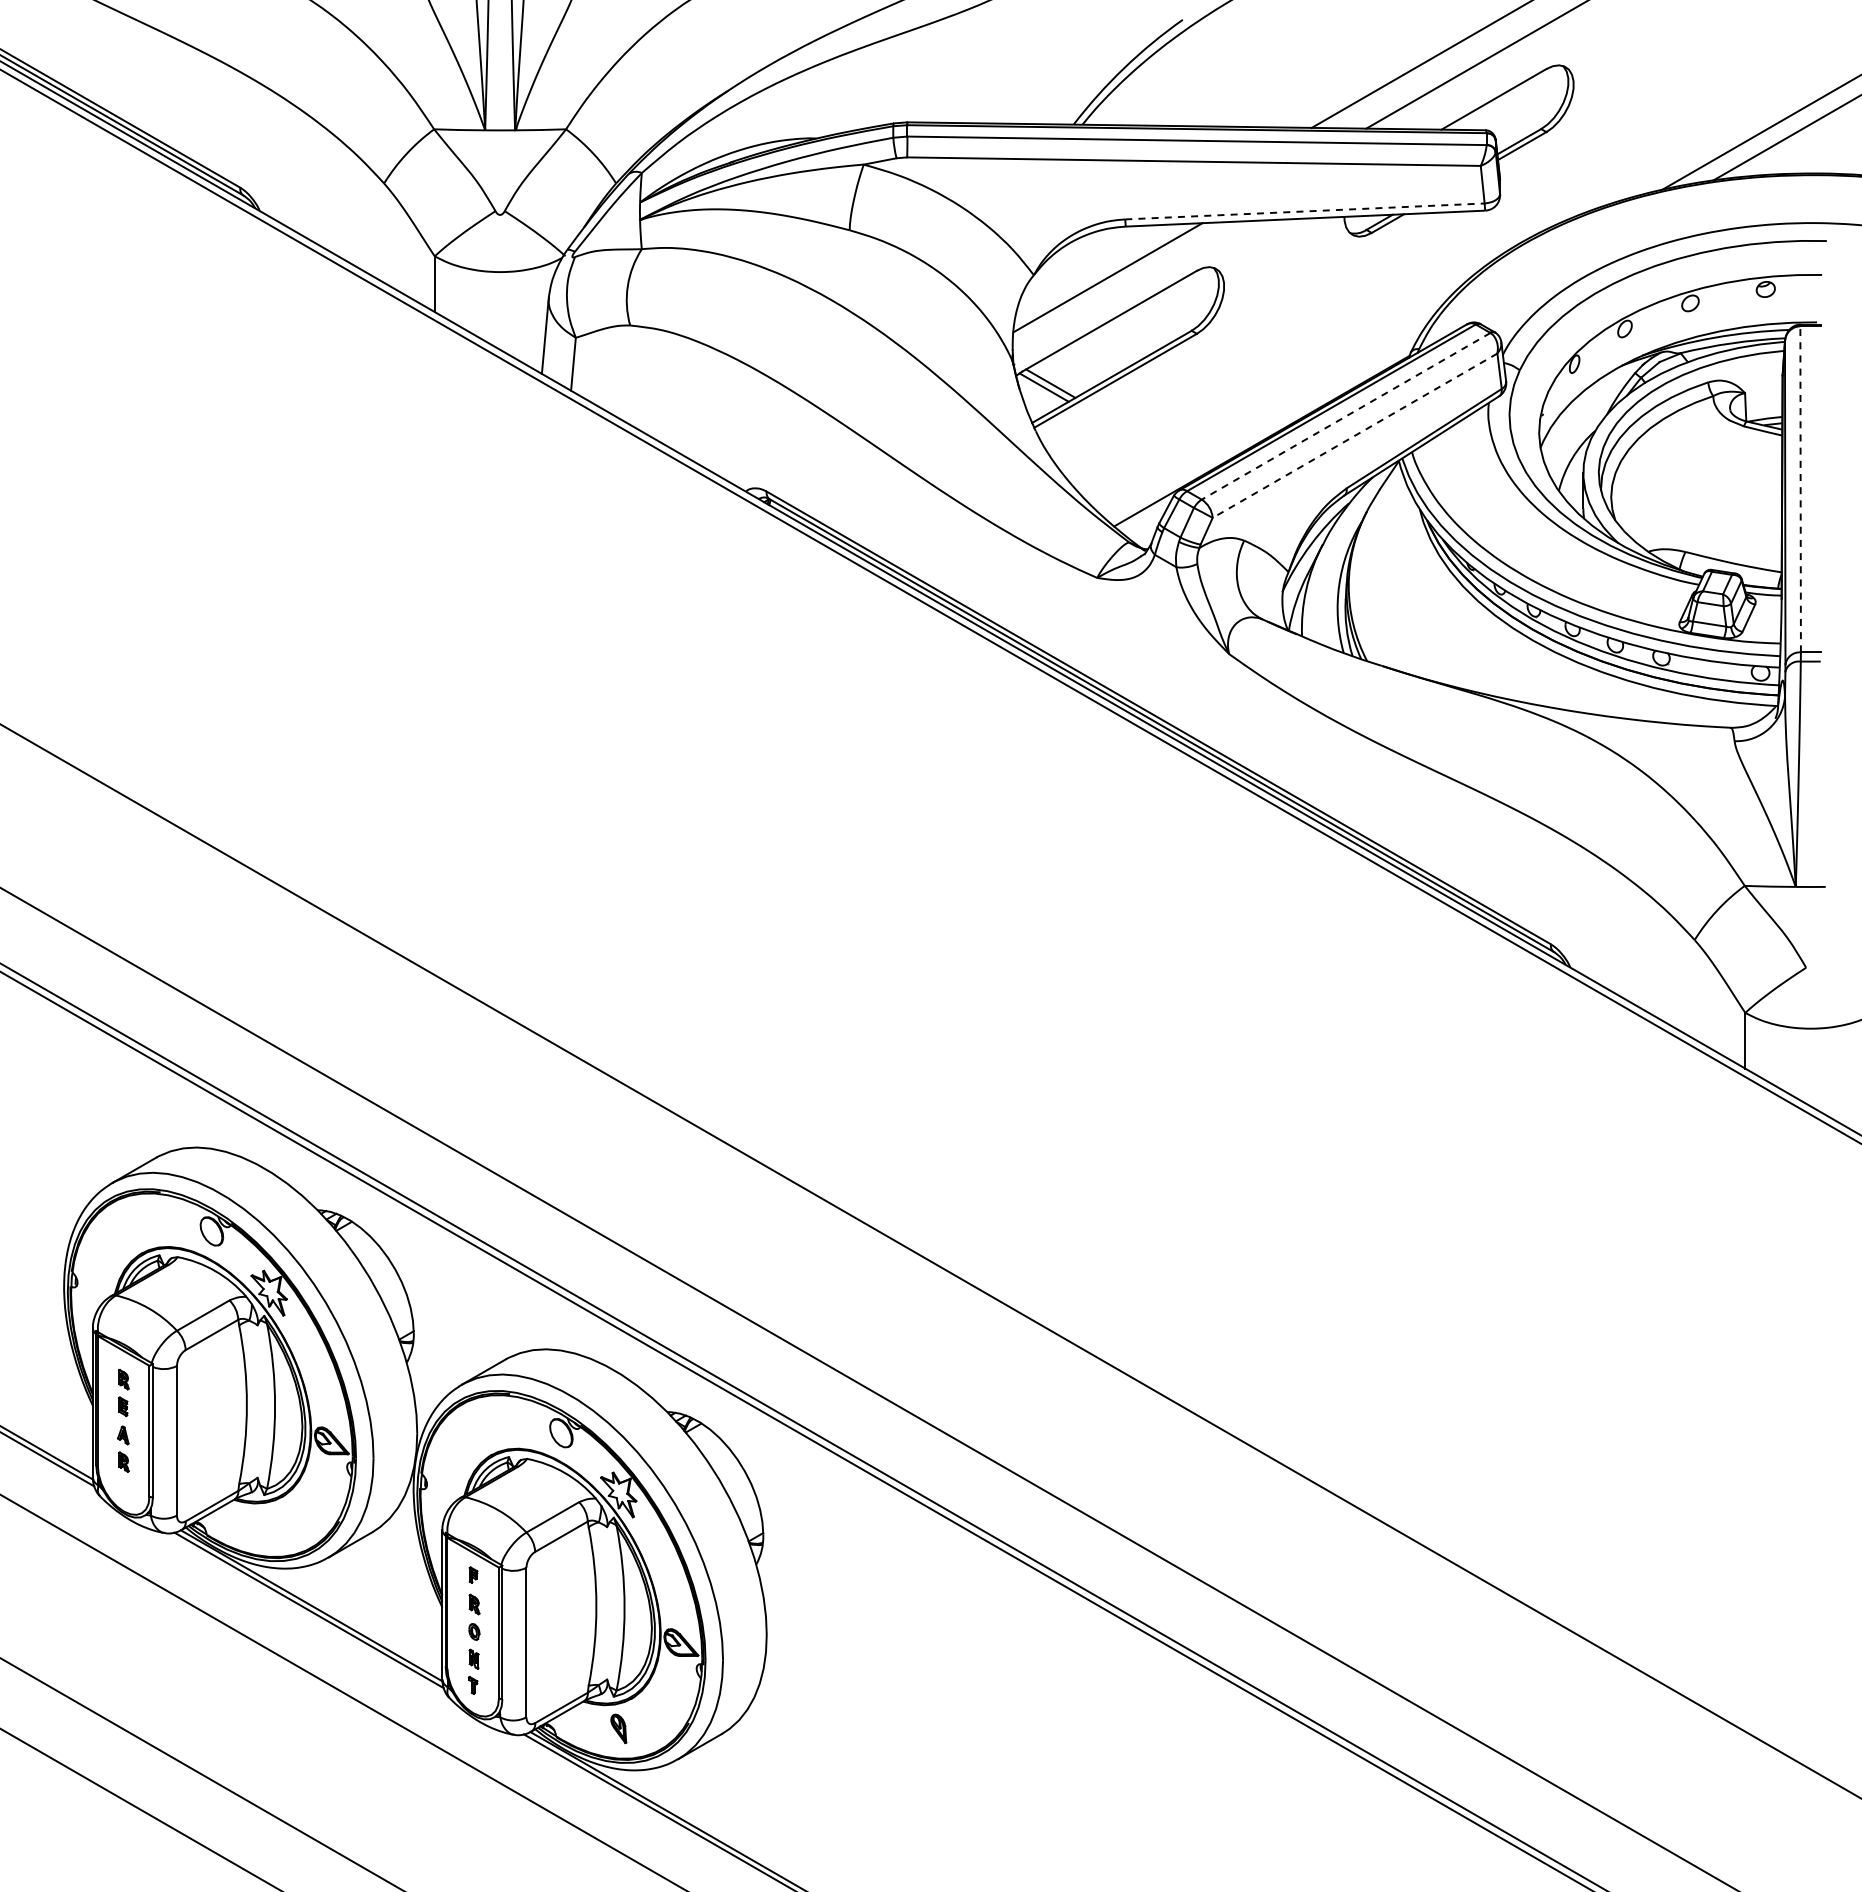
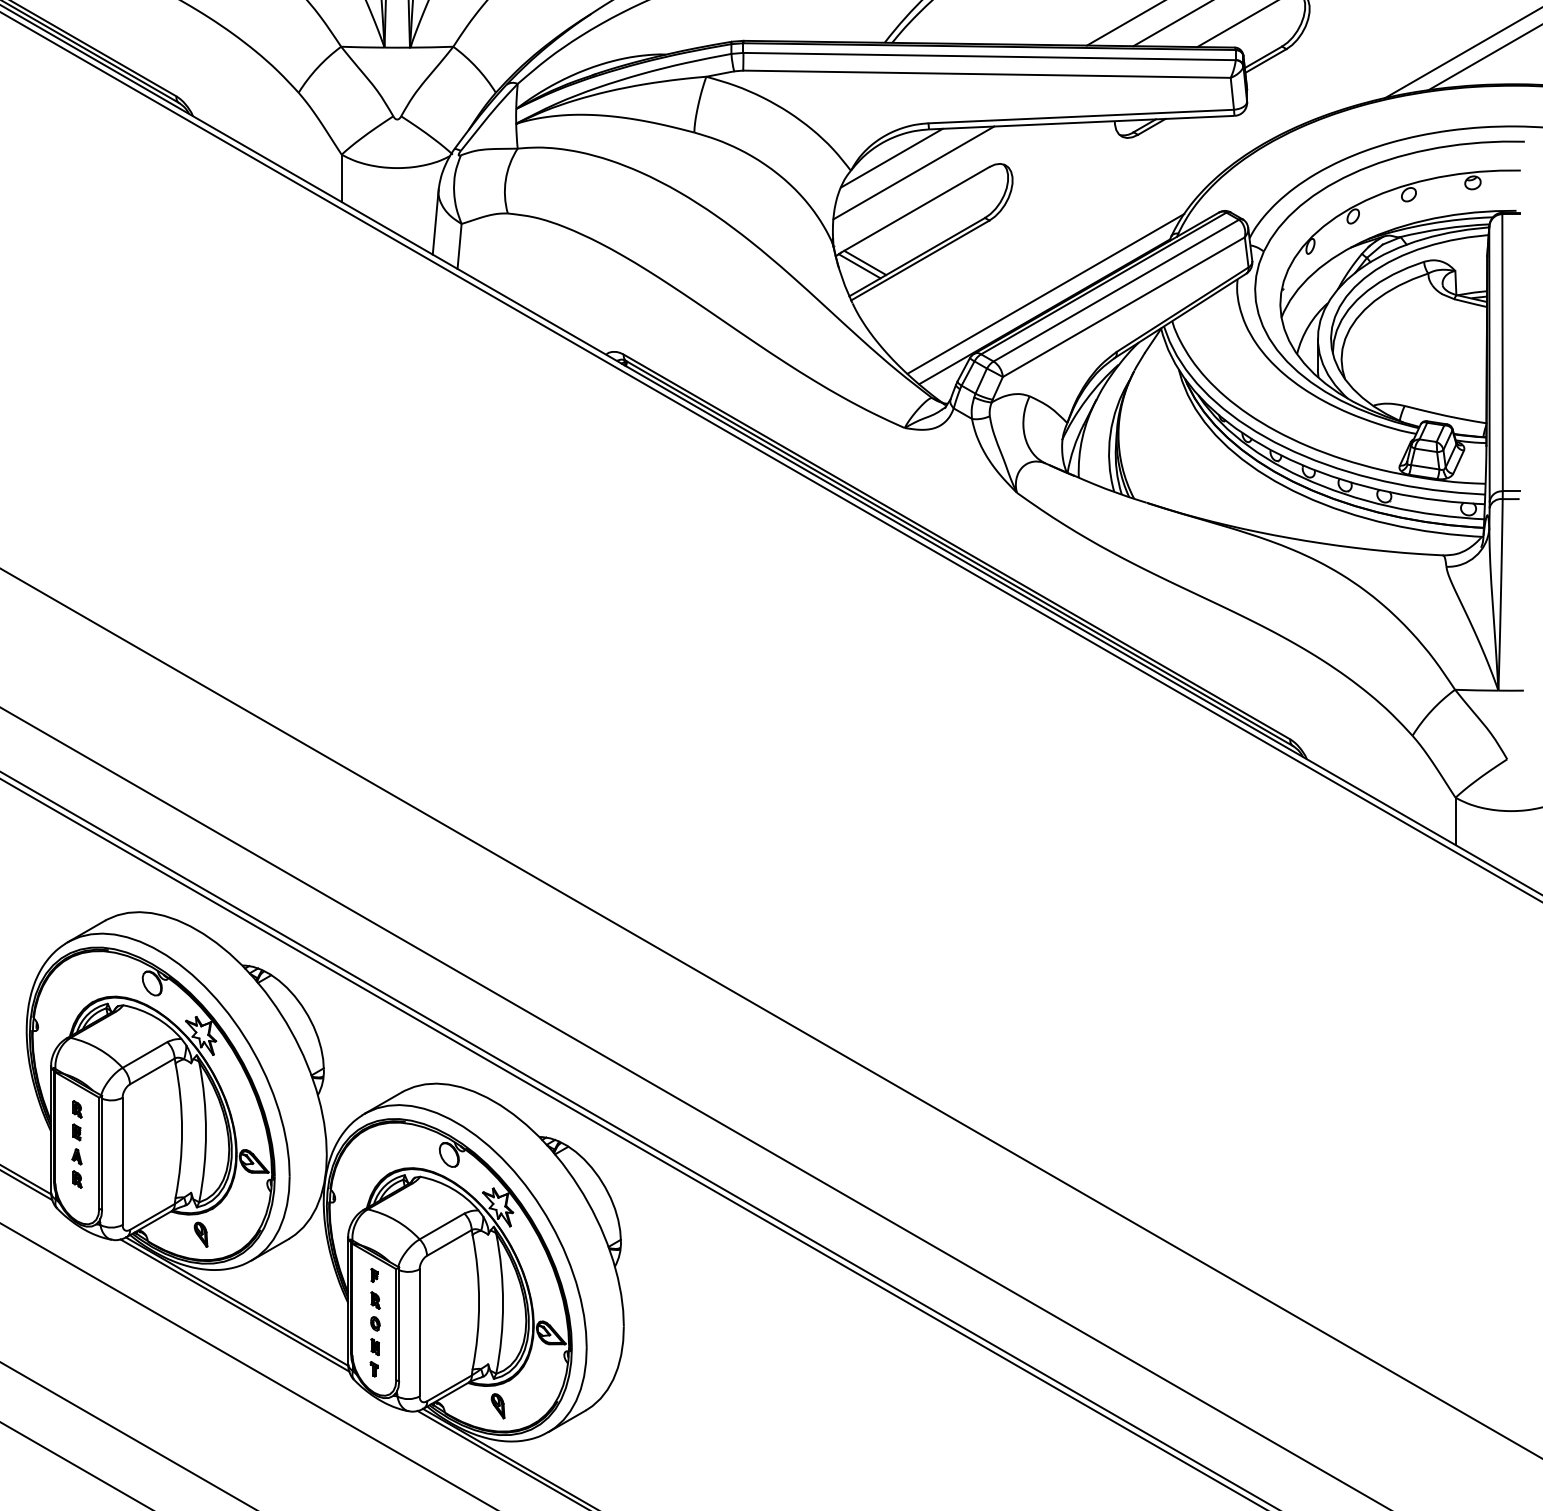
line: (1304, 211) -> (1080, 116), dashed -> solid
line: (1081, 259) -> (891, 157), added
line: (1346, 416) -> (1116, 290), dashed -> solid
line: (1263, 420) -> (1046, 294), added
line: (1354, 435) -> (1123, 306), dashed -> solid
line: (1800, 488) -> (1502, 352), dashed -> solid
part: (269, 1527) -> (201, 1235), added

